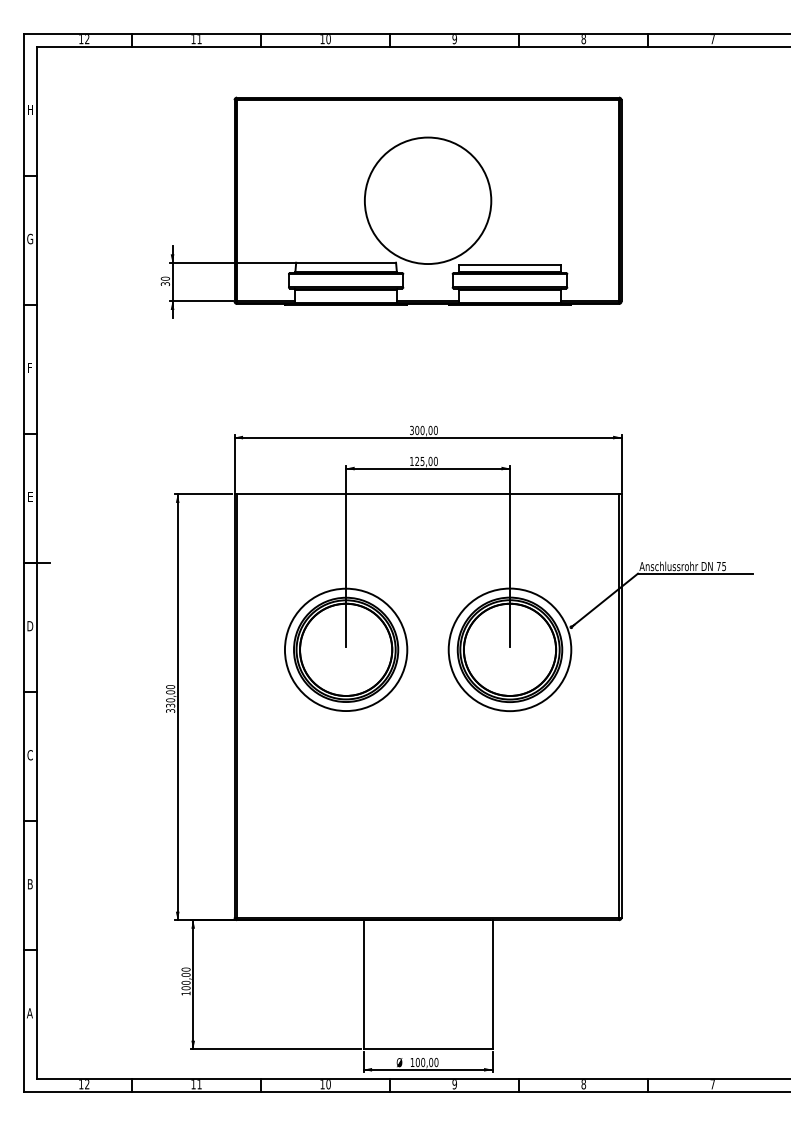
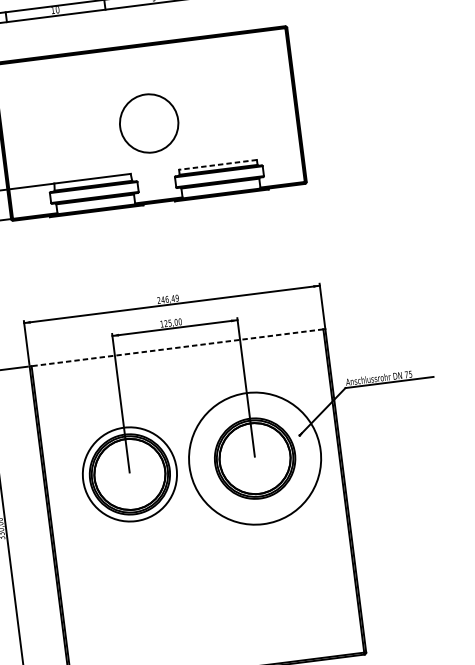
circle: (427, 200) -> (148, 123), size x0.6
line: (510, 265) -> (218, 164), solid -> dashed
text: (423, 430) -> (167, 299), 300,00 -> 246,49
line: (428, 494) -> (177, 347), solid -> dashed
circle: (509, 649) -> (254, 458), size x1.4

